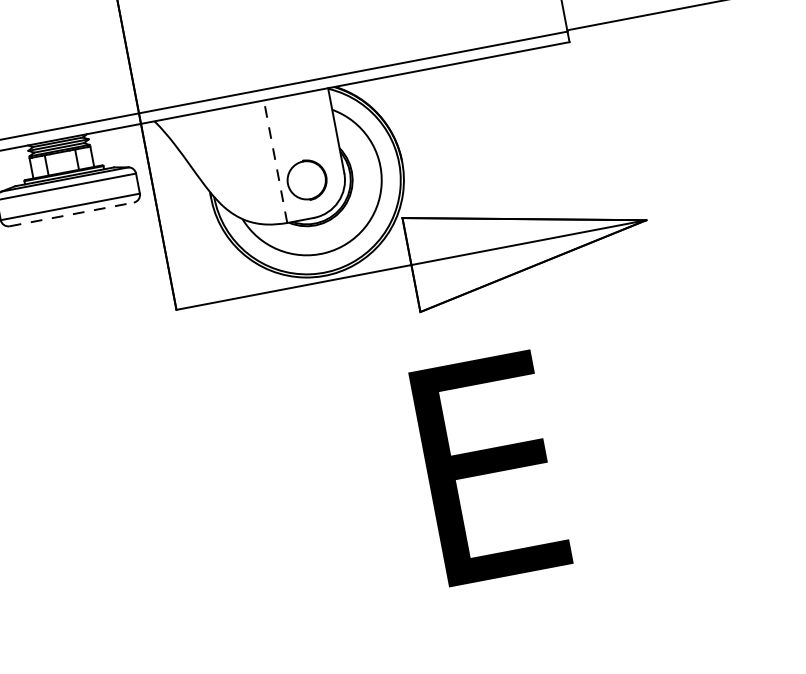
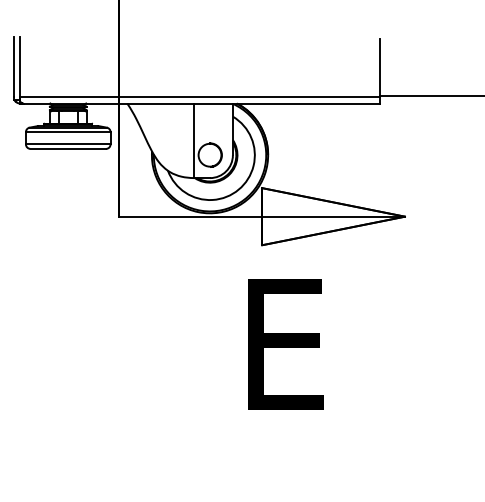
line: (274, 161) -> (193, 140), dashed -> solid
line: (72, 213) -> (68, 148), dashed -> solid

